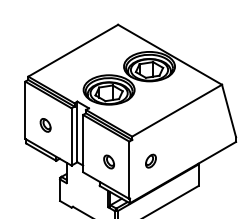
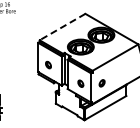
line: (73, 51) -> (62, 27), solid -> dashed

